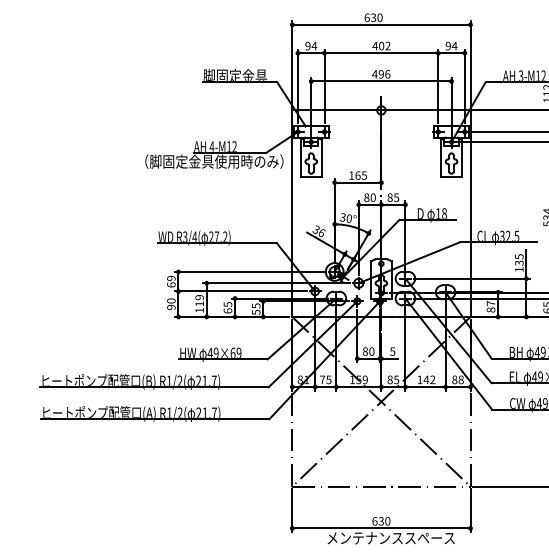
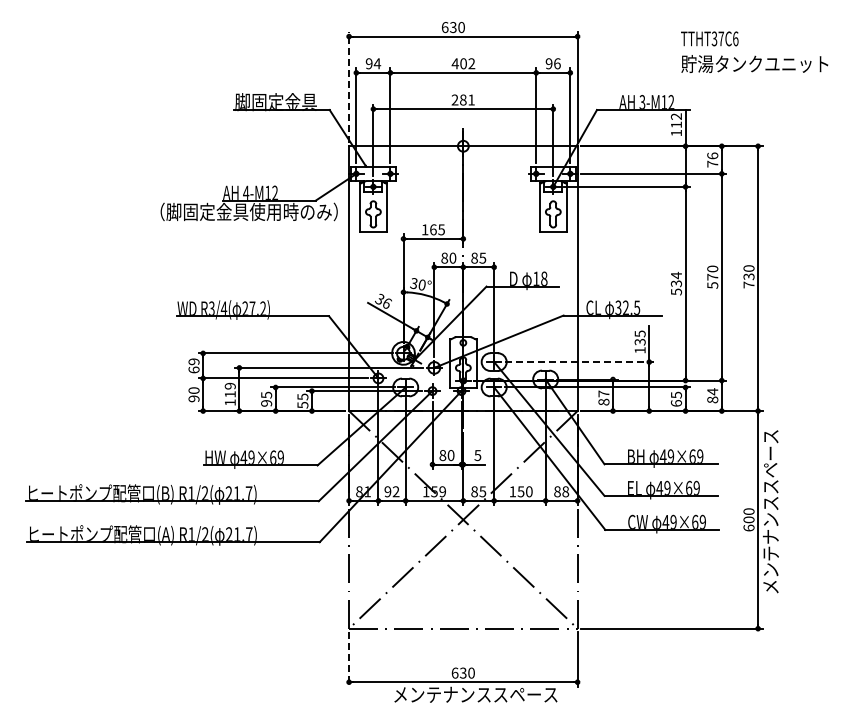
text: (454, 45) -> (556, 63), 94 -> 96
line: (292, 63) -> (349, 86), solid -> dashed
text: (380, 73) -> (462, 99), 496 -> 281
line: (471, 279) -> (579, 362), solid -> dashed
text: (227, 311) -> (266, 403), 65 -> 95
text: (325, 379) -> (391, 491), 75 -> 92
text: (429, 379) -> (524, 491), 142 -> 150
line: (292, 511) -> (349, 660), solid -> dashed

